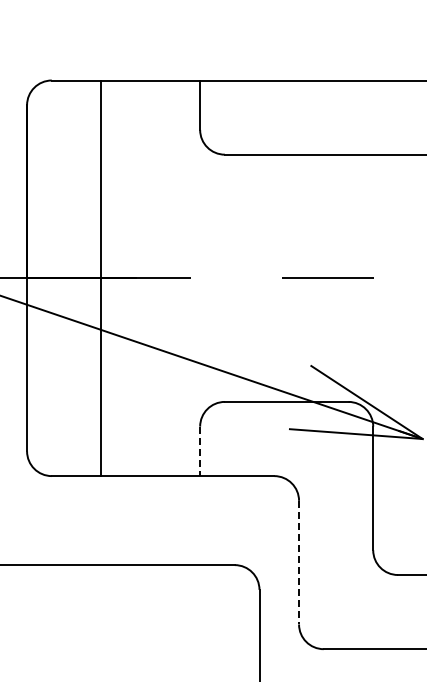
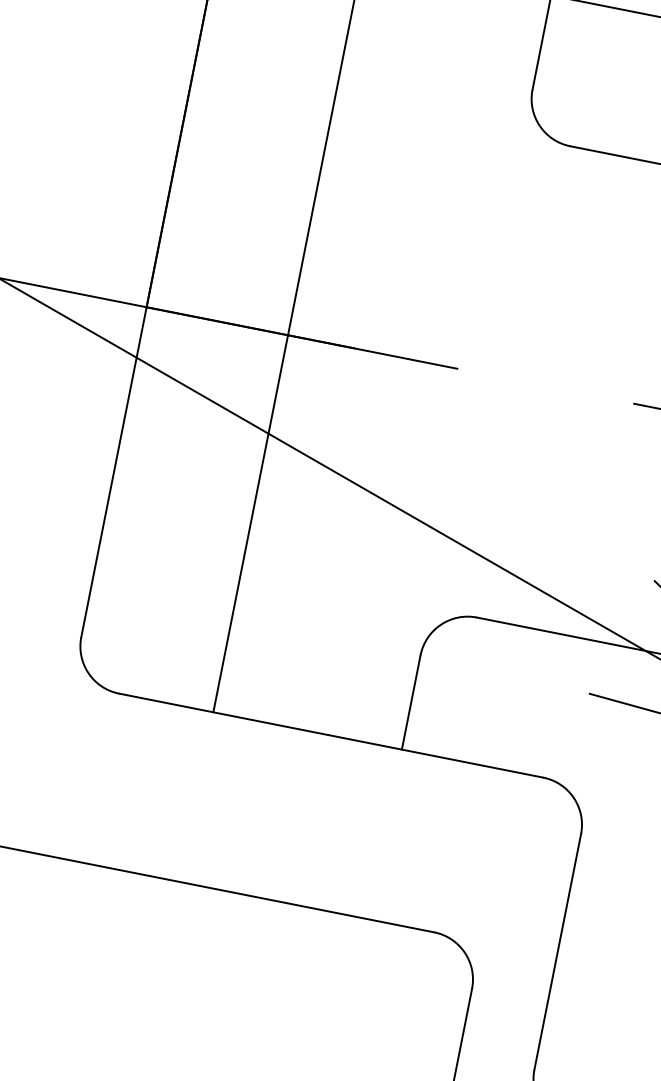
line: (200, 451) -> (411, 702), dashed -> solid
line: (299, 562) -> (558, 951), dashed -> solid

